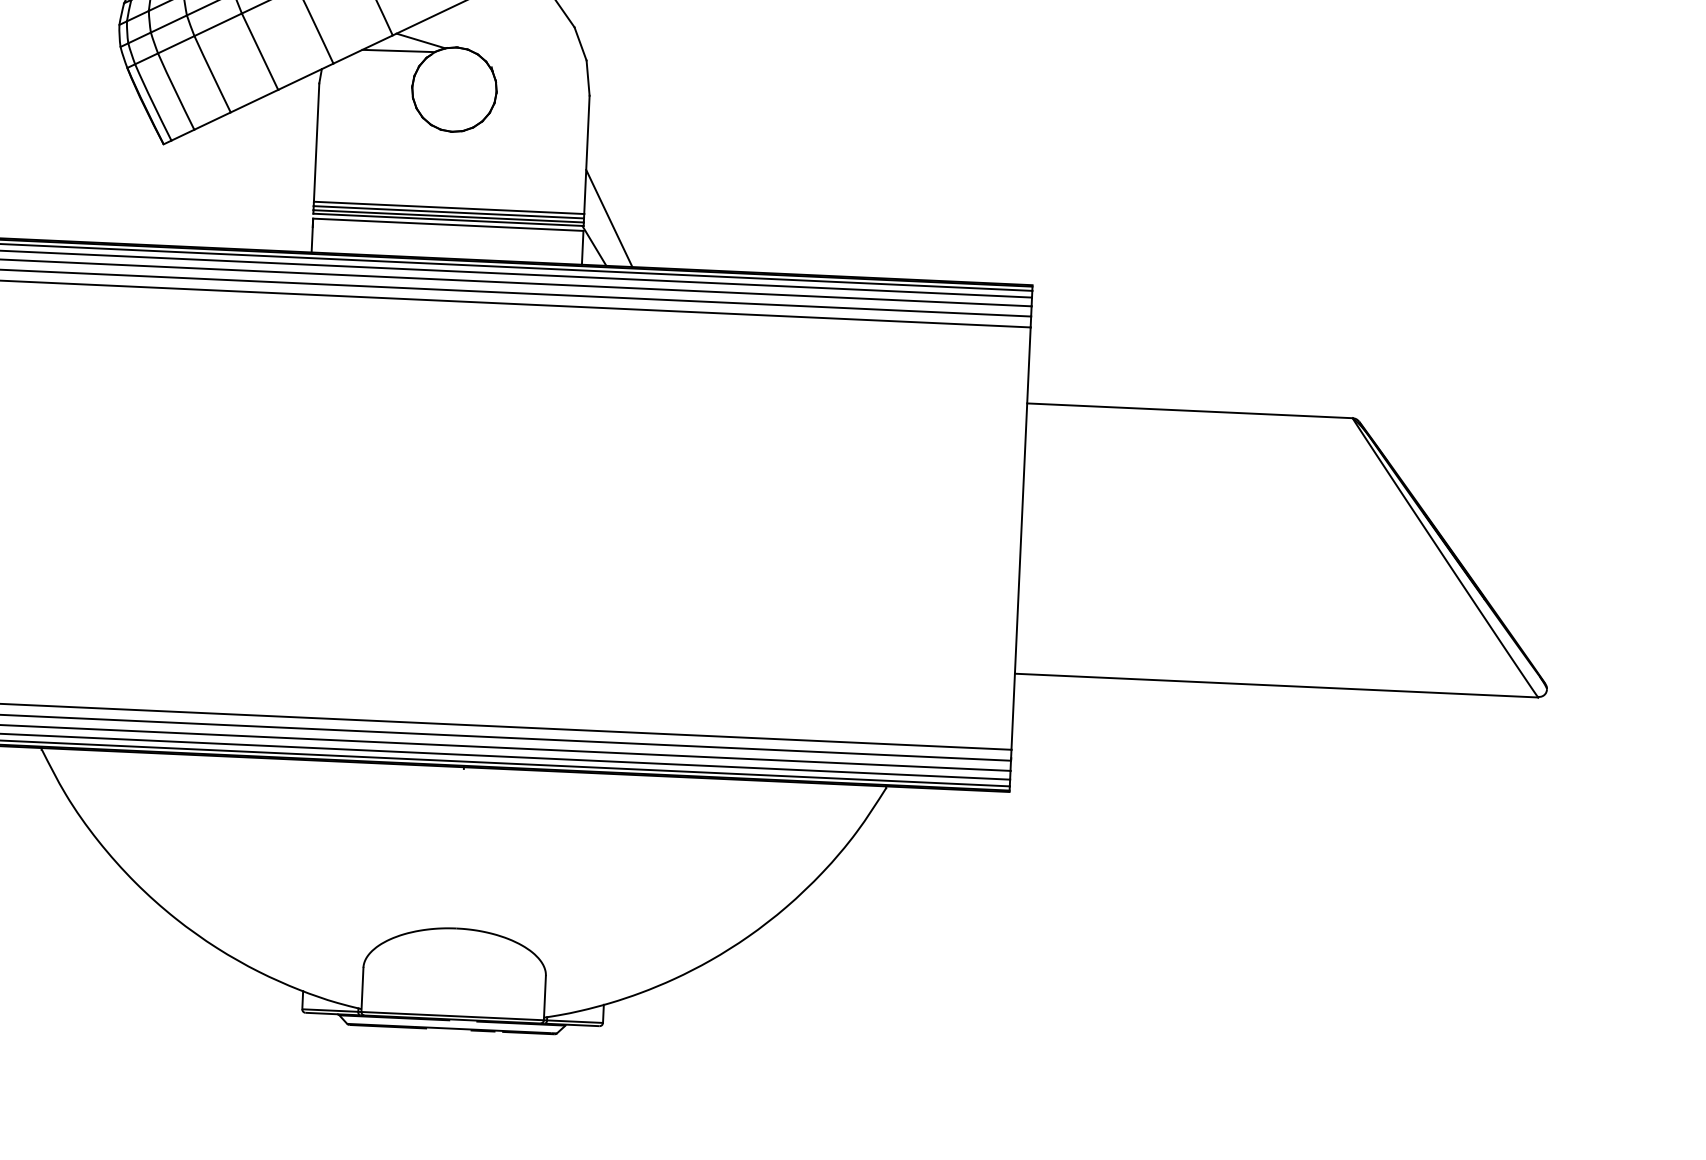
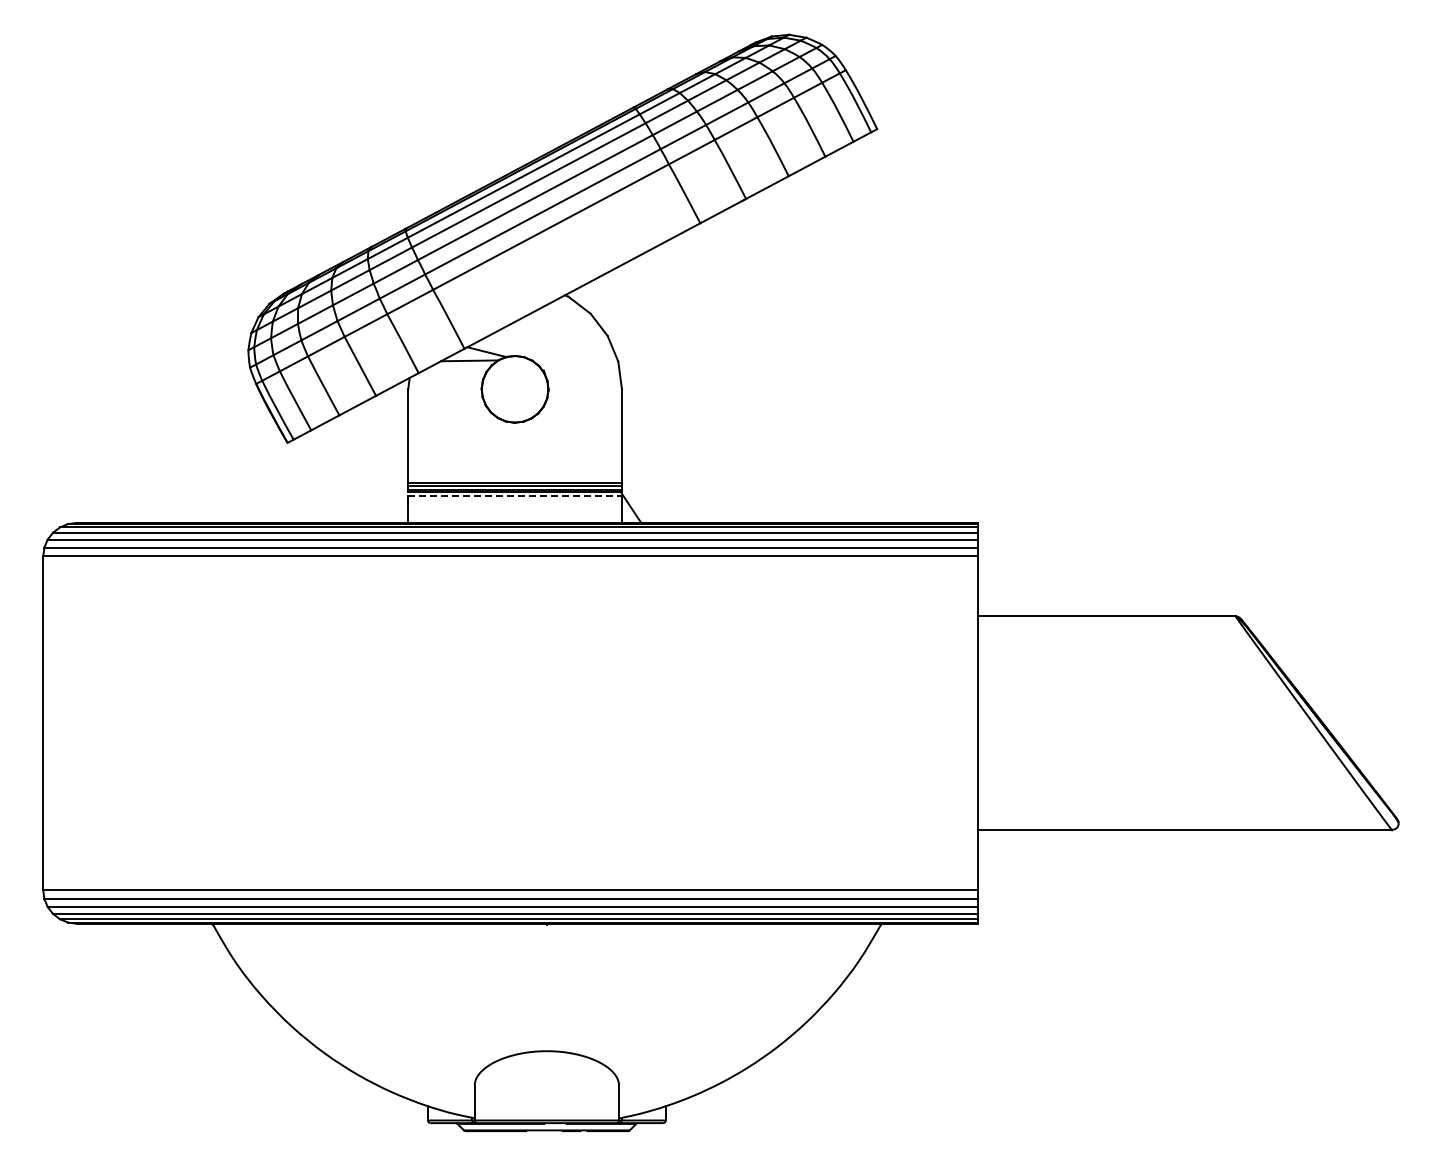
line: (608, 217) -> (641, 484), removed
line: (448, 225) -> (515, 496), solid -> dashed

